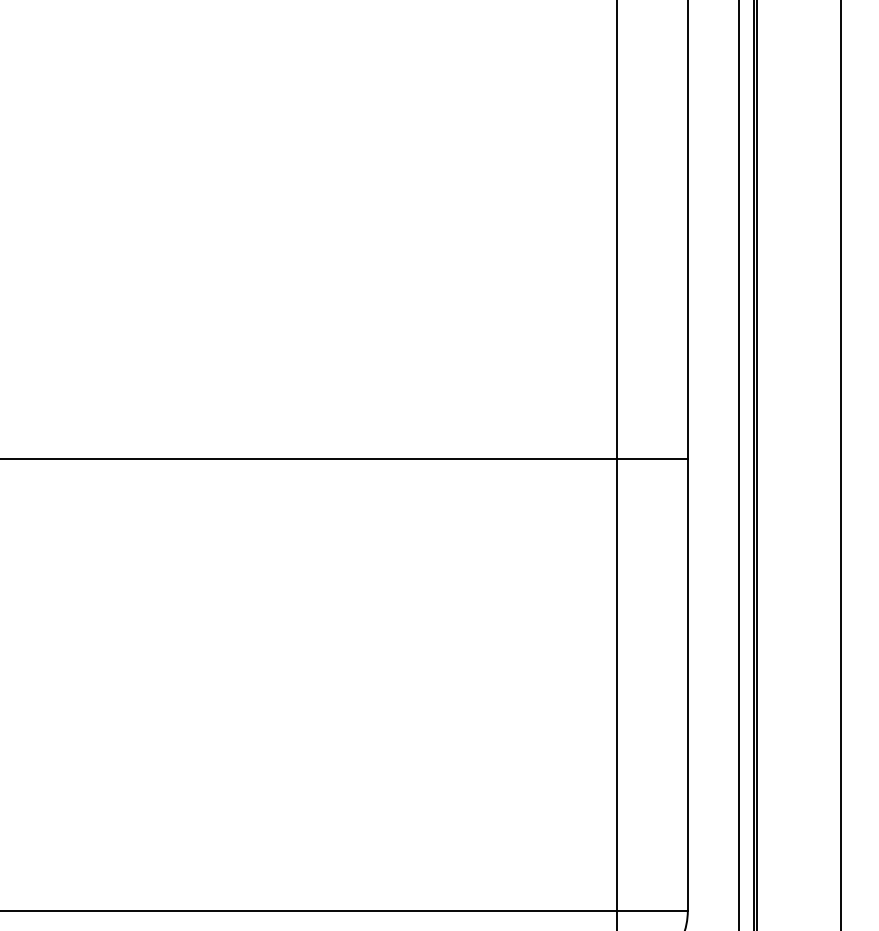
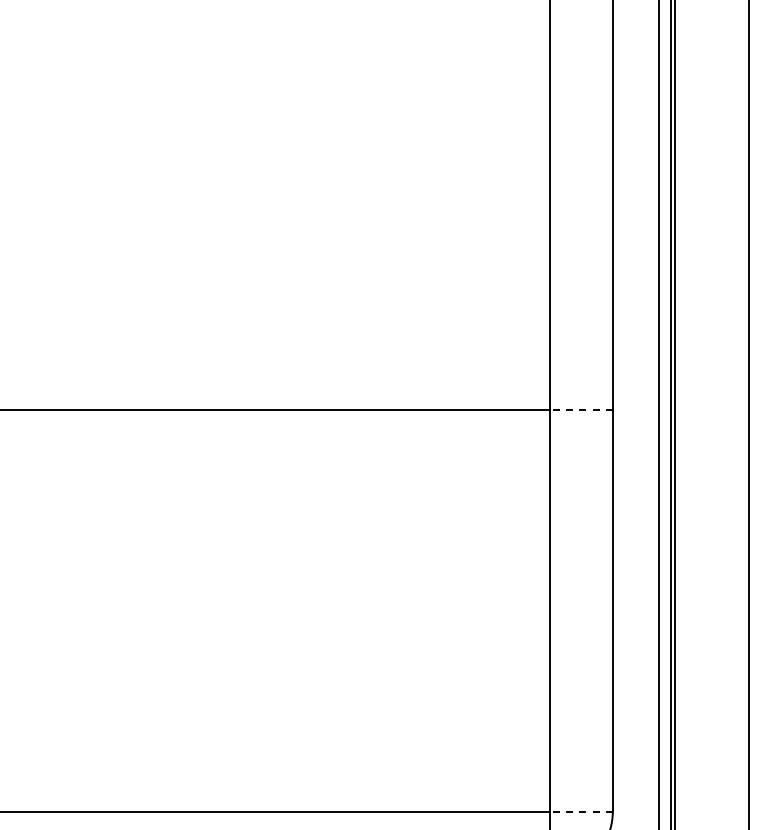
line: (651, 459) -> (580, 409), solid -> dashed
line: (651, 910) -> (580, 811), solid -> dashed

